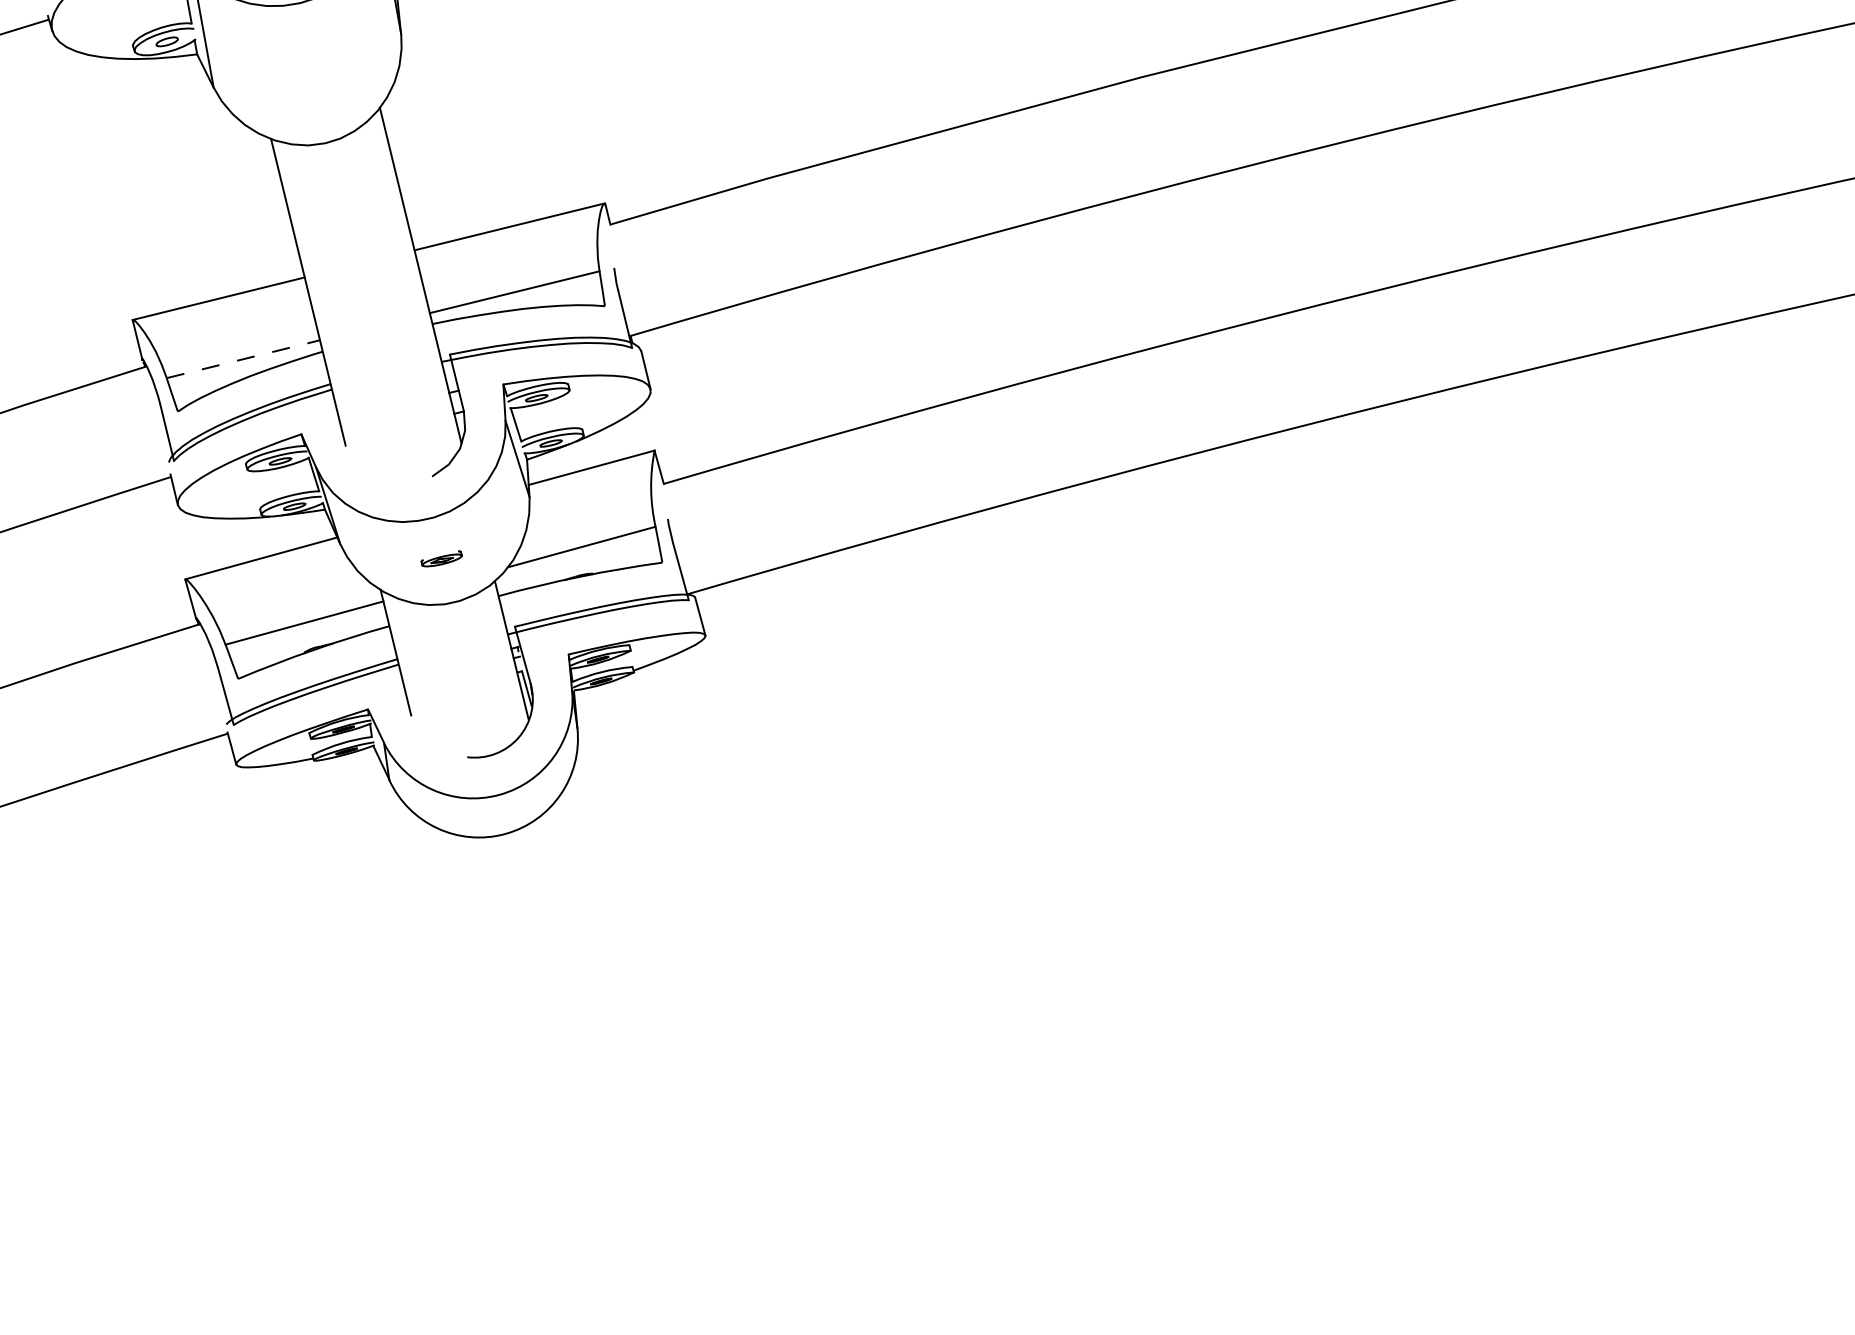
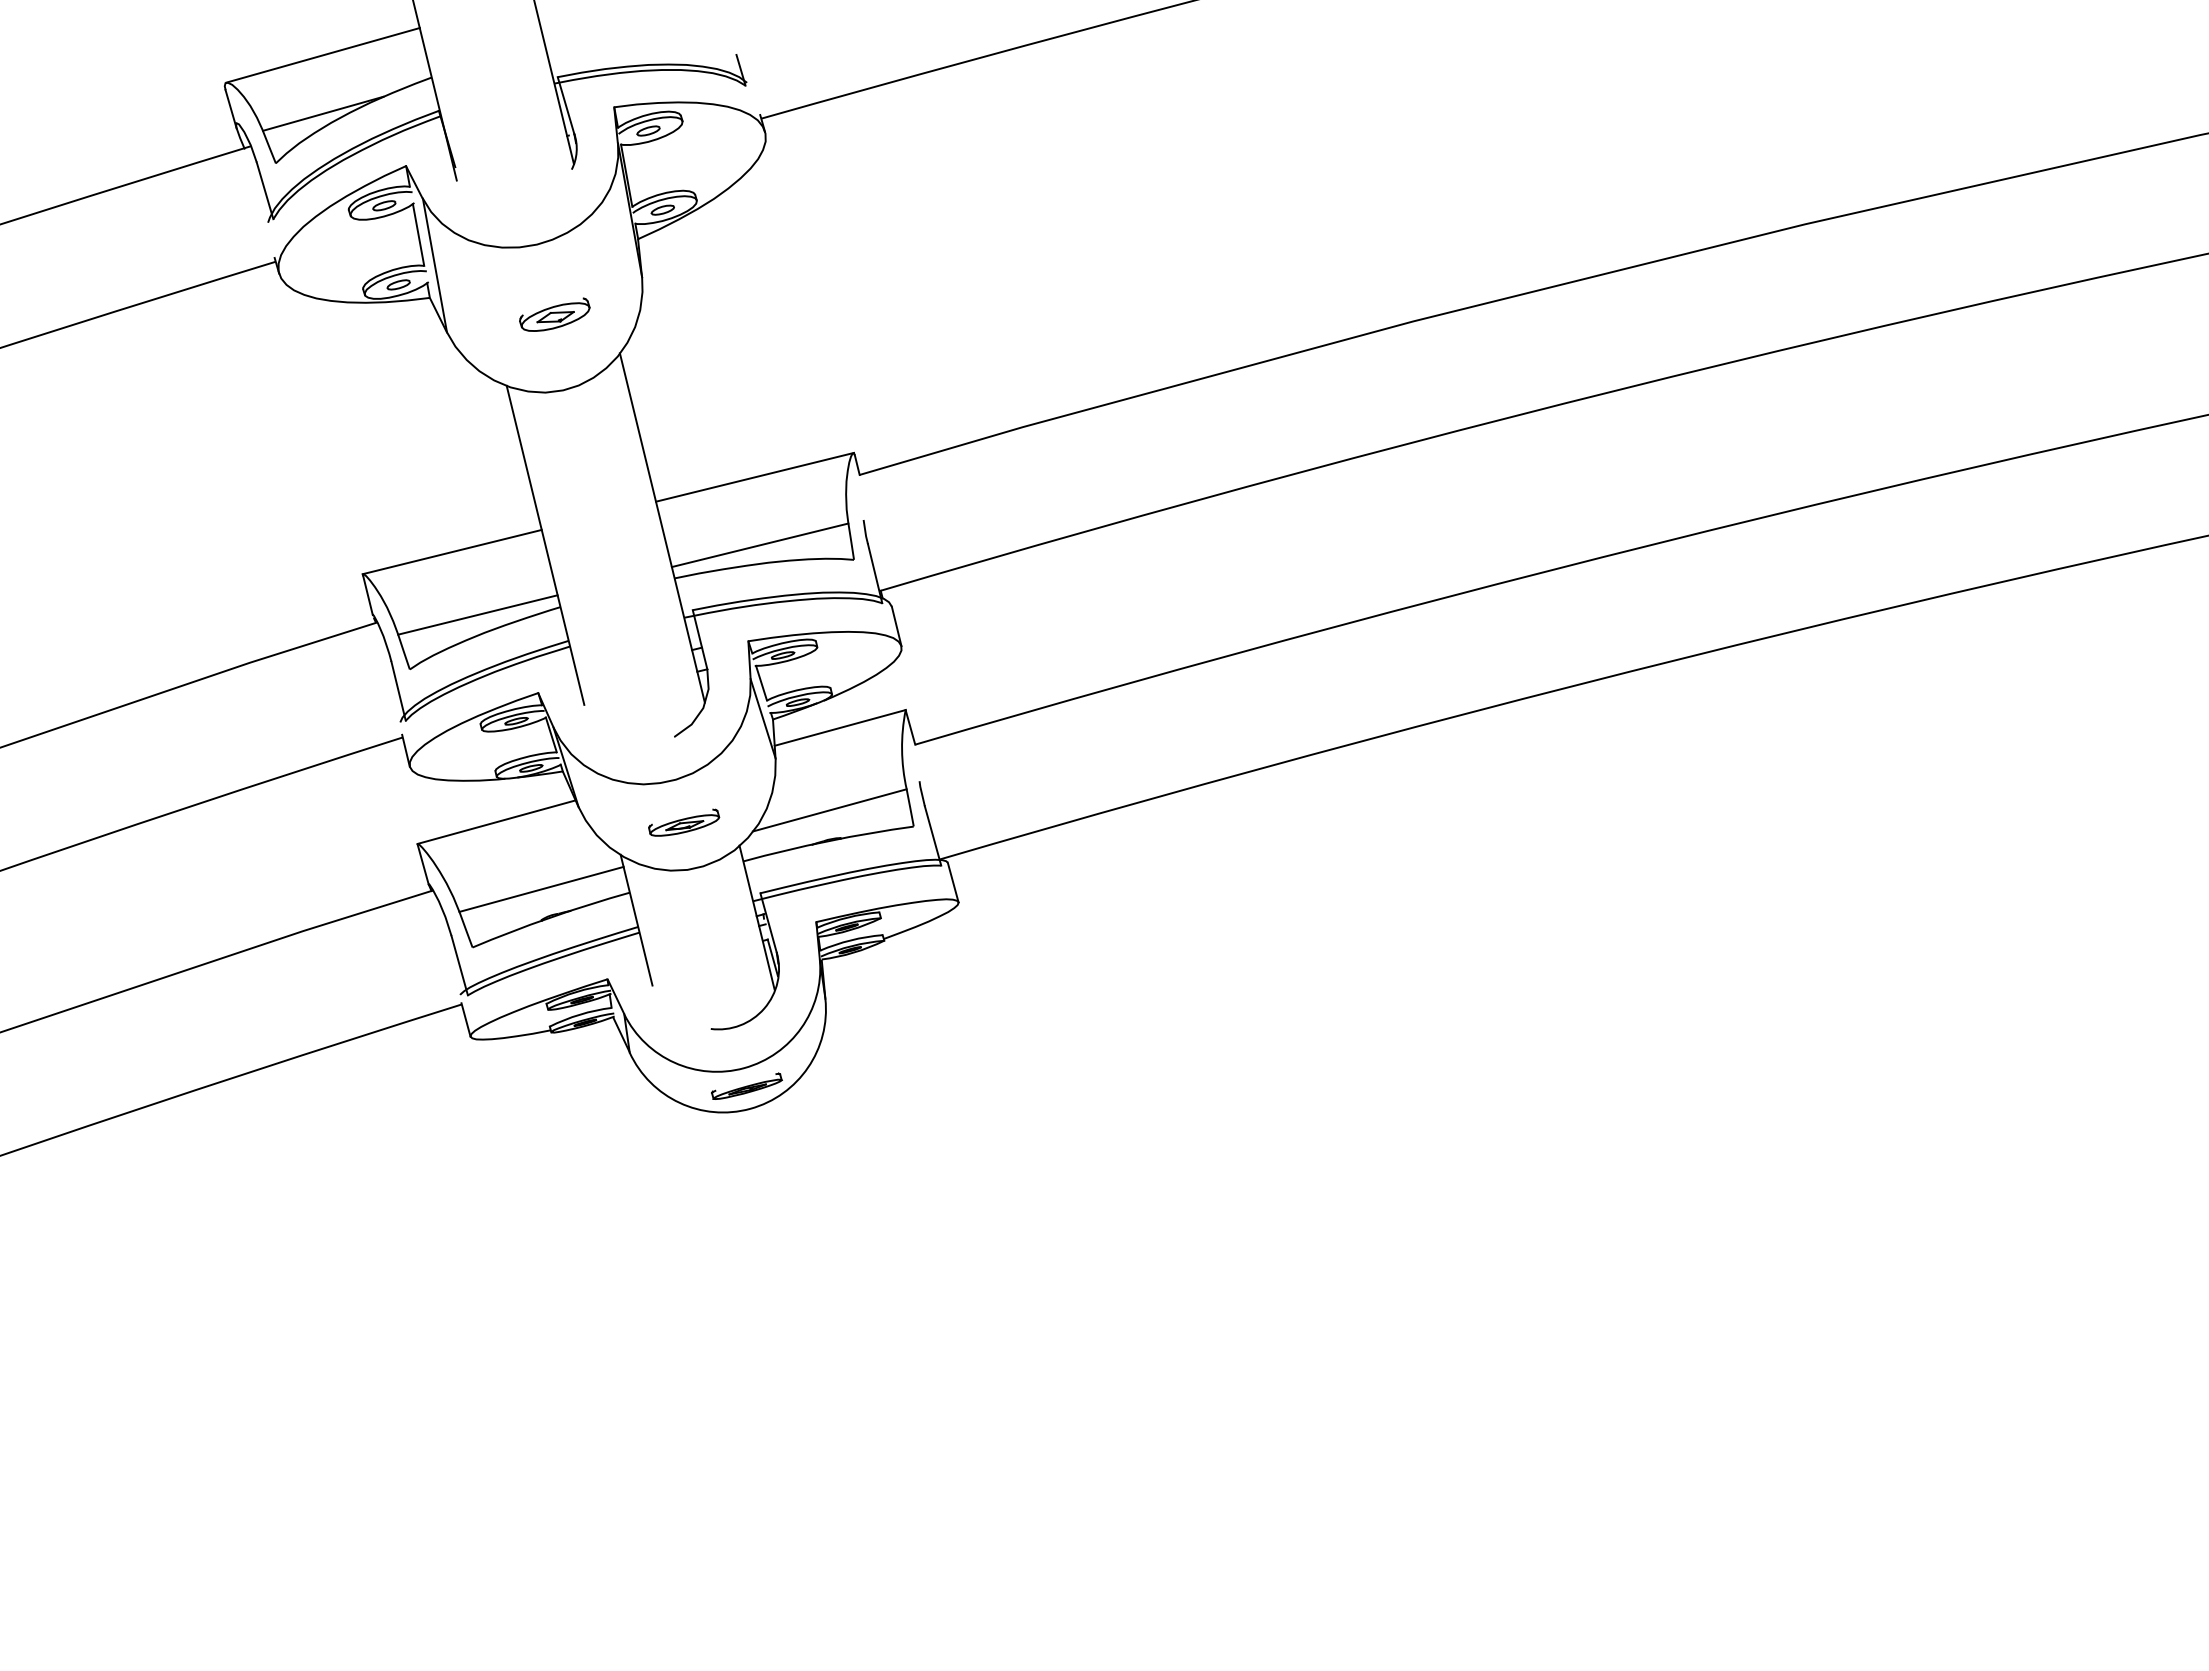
part: (316, 70) -> (554, 314), added
line: (243, 358) -> (478, 614), dashed -> solid
part: (441, 558) -> (684, 822), size x1.67
part: (501, 811) -> (746, 1085), added

